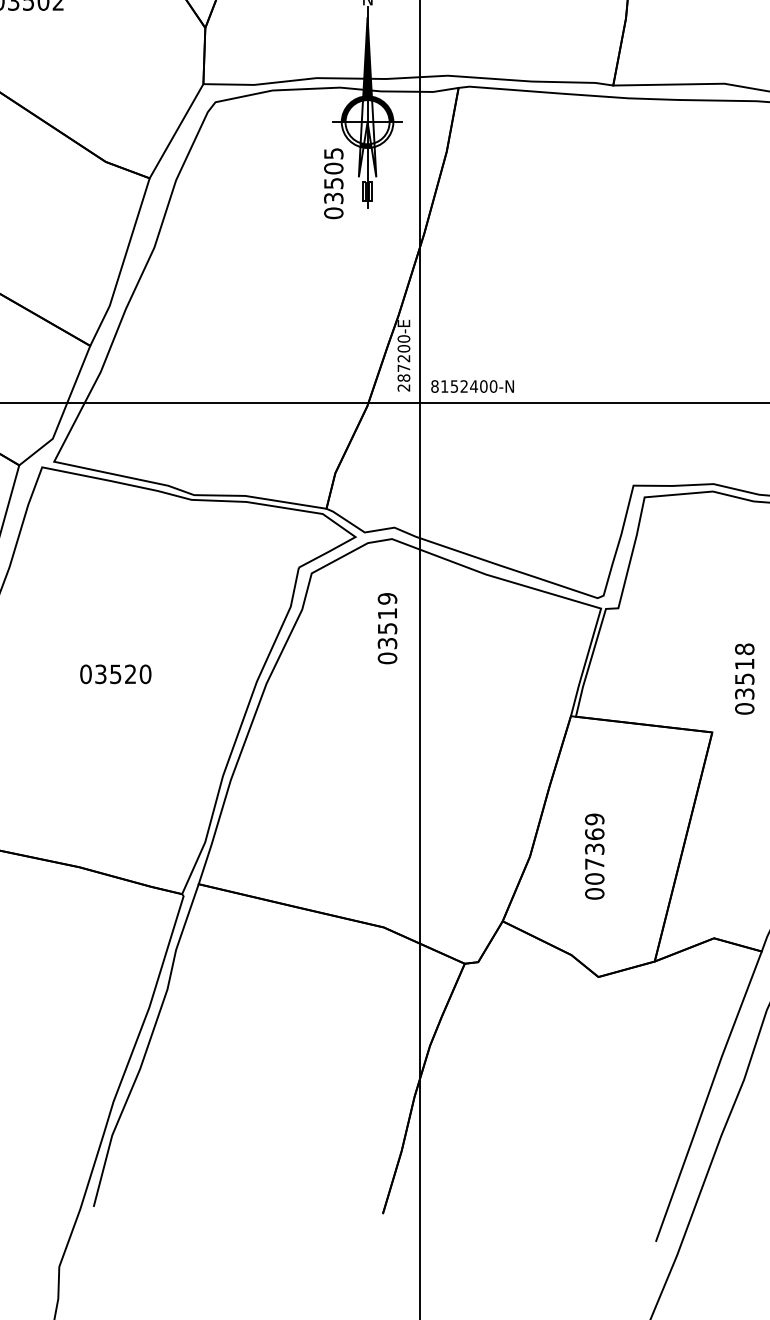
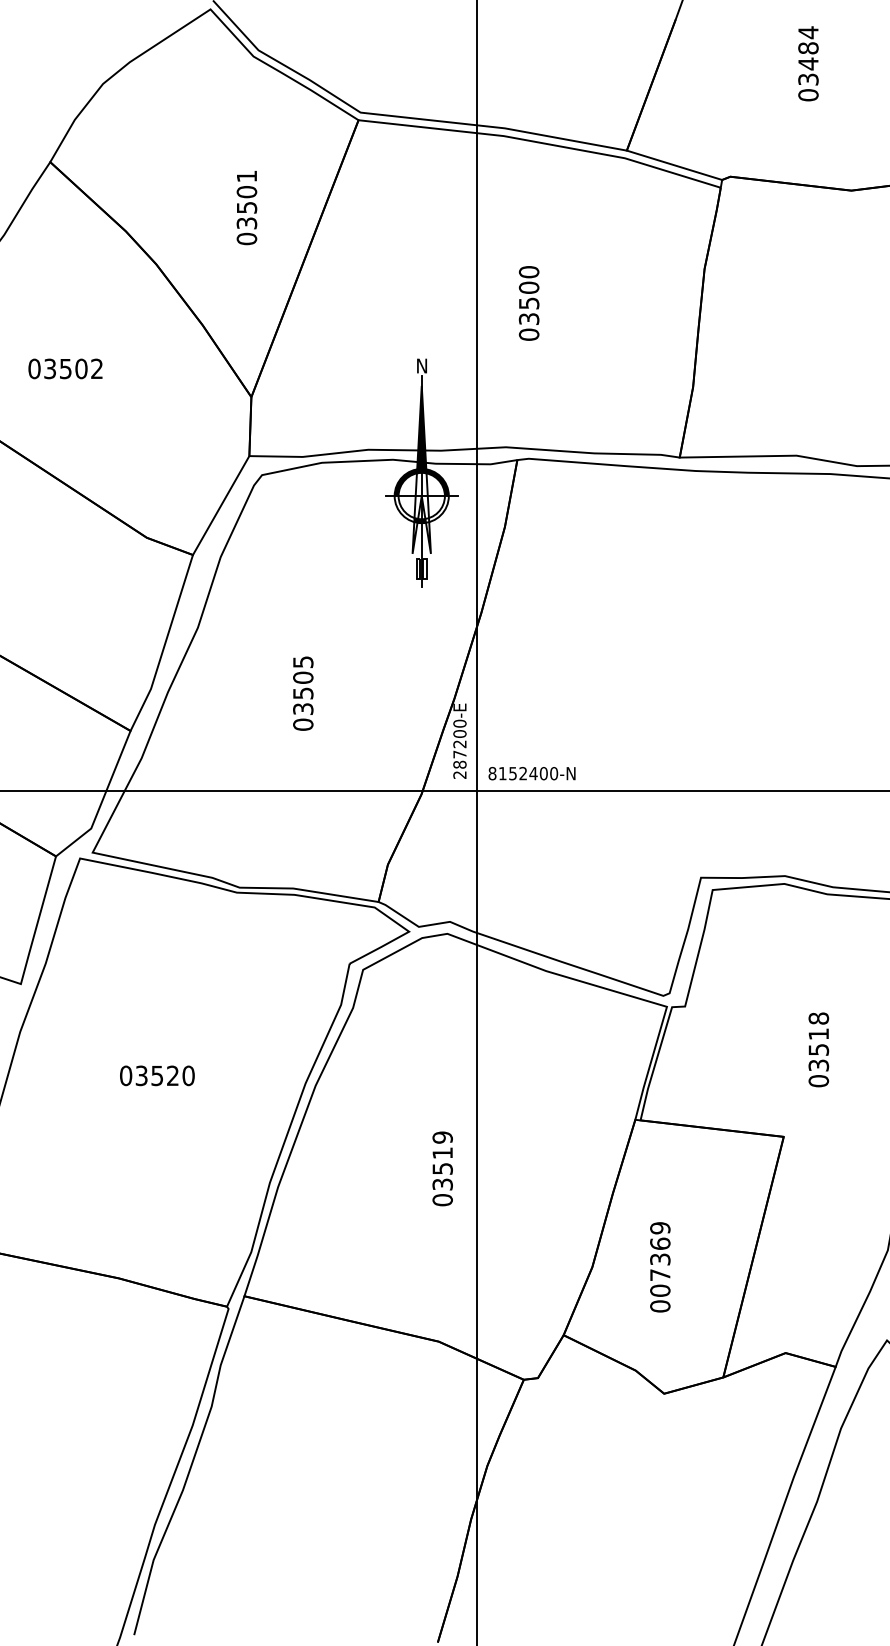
text: (333, 183) -> (303, 693), moved
text: (387, 628) -> (442, 1168), moved
text: (744, 678) -> (818, 1049), moved

